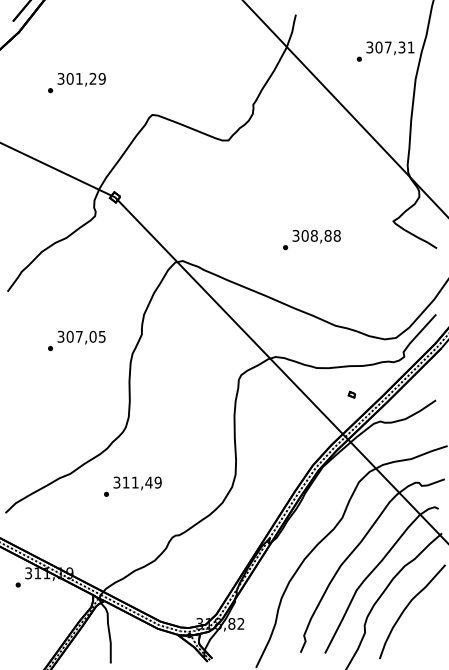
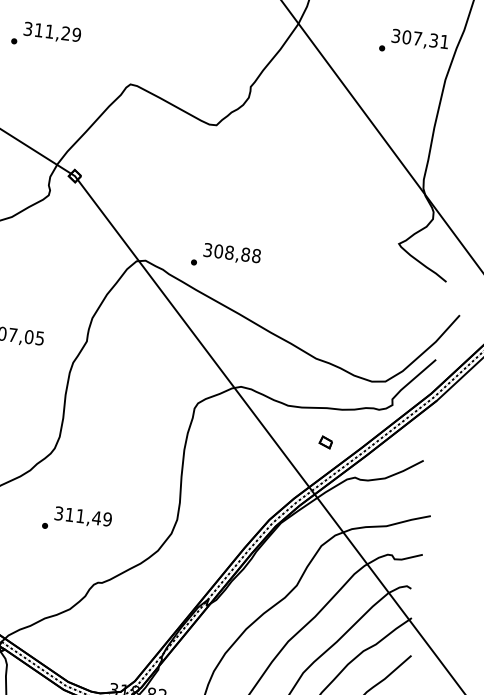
text: (69, 78) -> (38, 29), 301,29 -> 311,29
text: (311, 239) -> (225, 256), moved
part: (351, 394) -> (325, 441), size x1.6
text: (132, 486) -> (76, 520), moved

